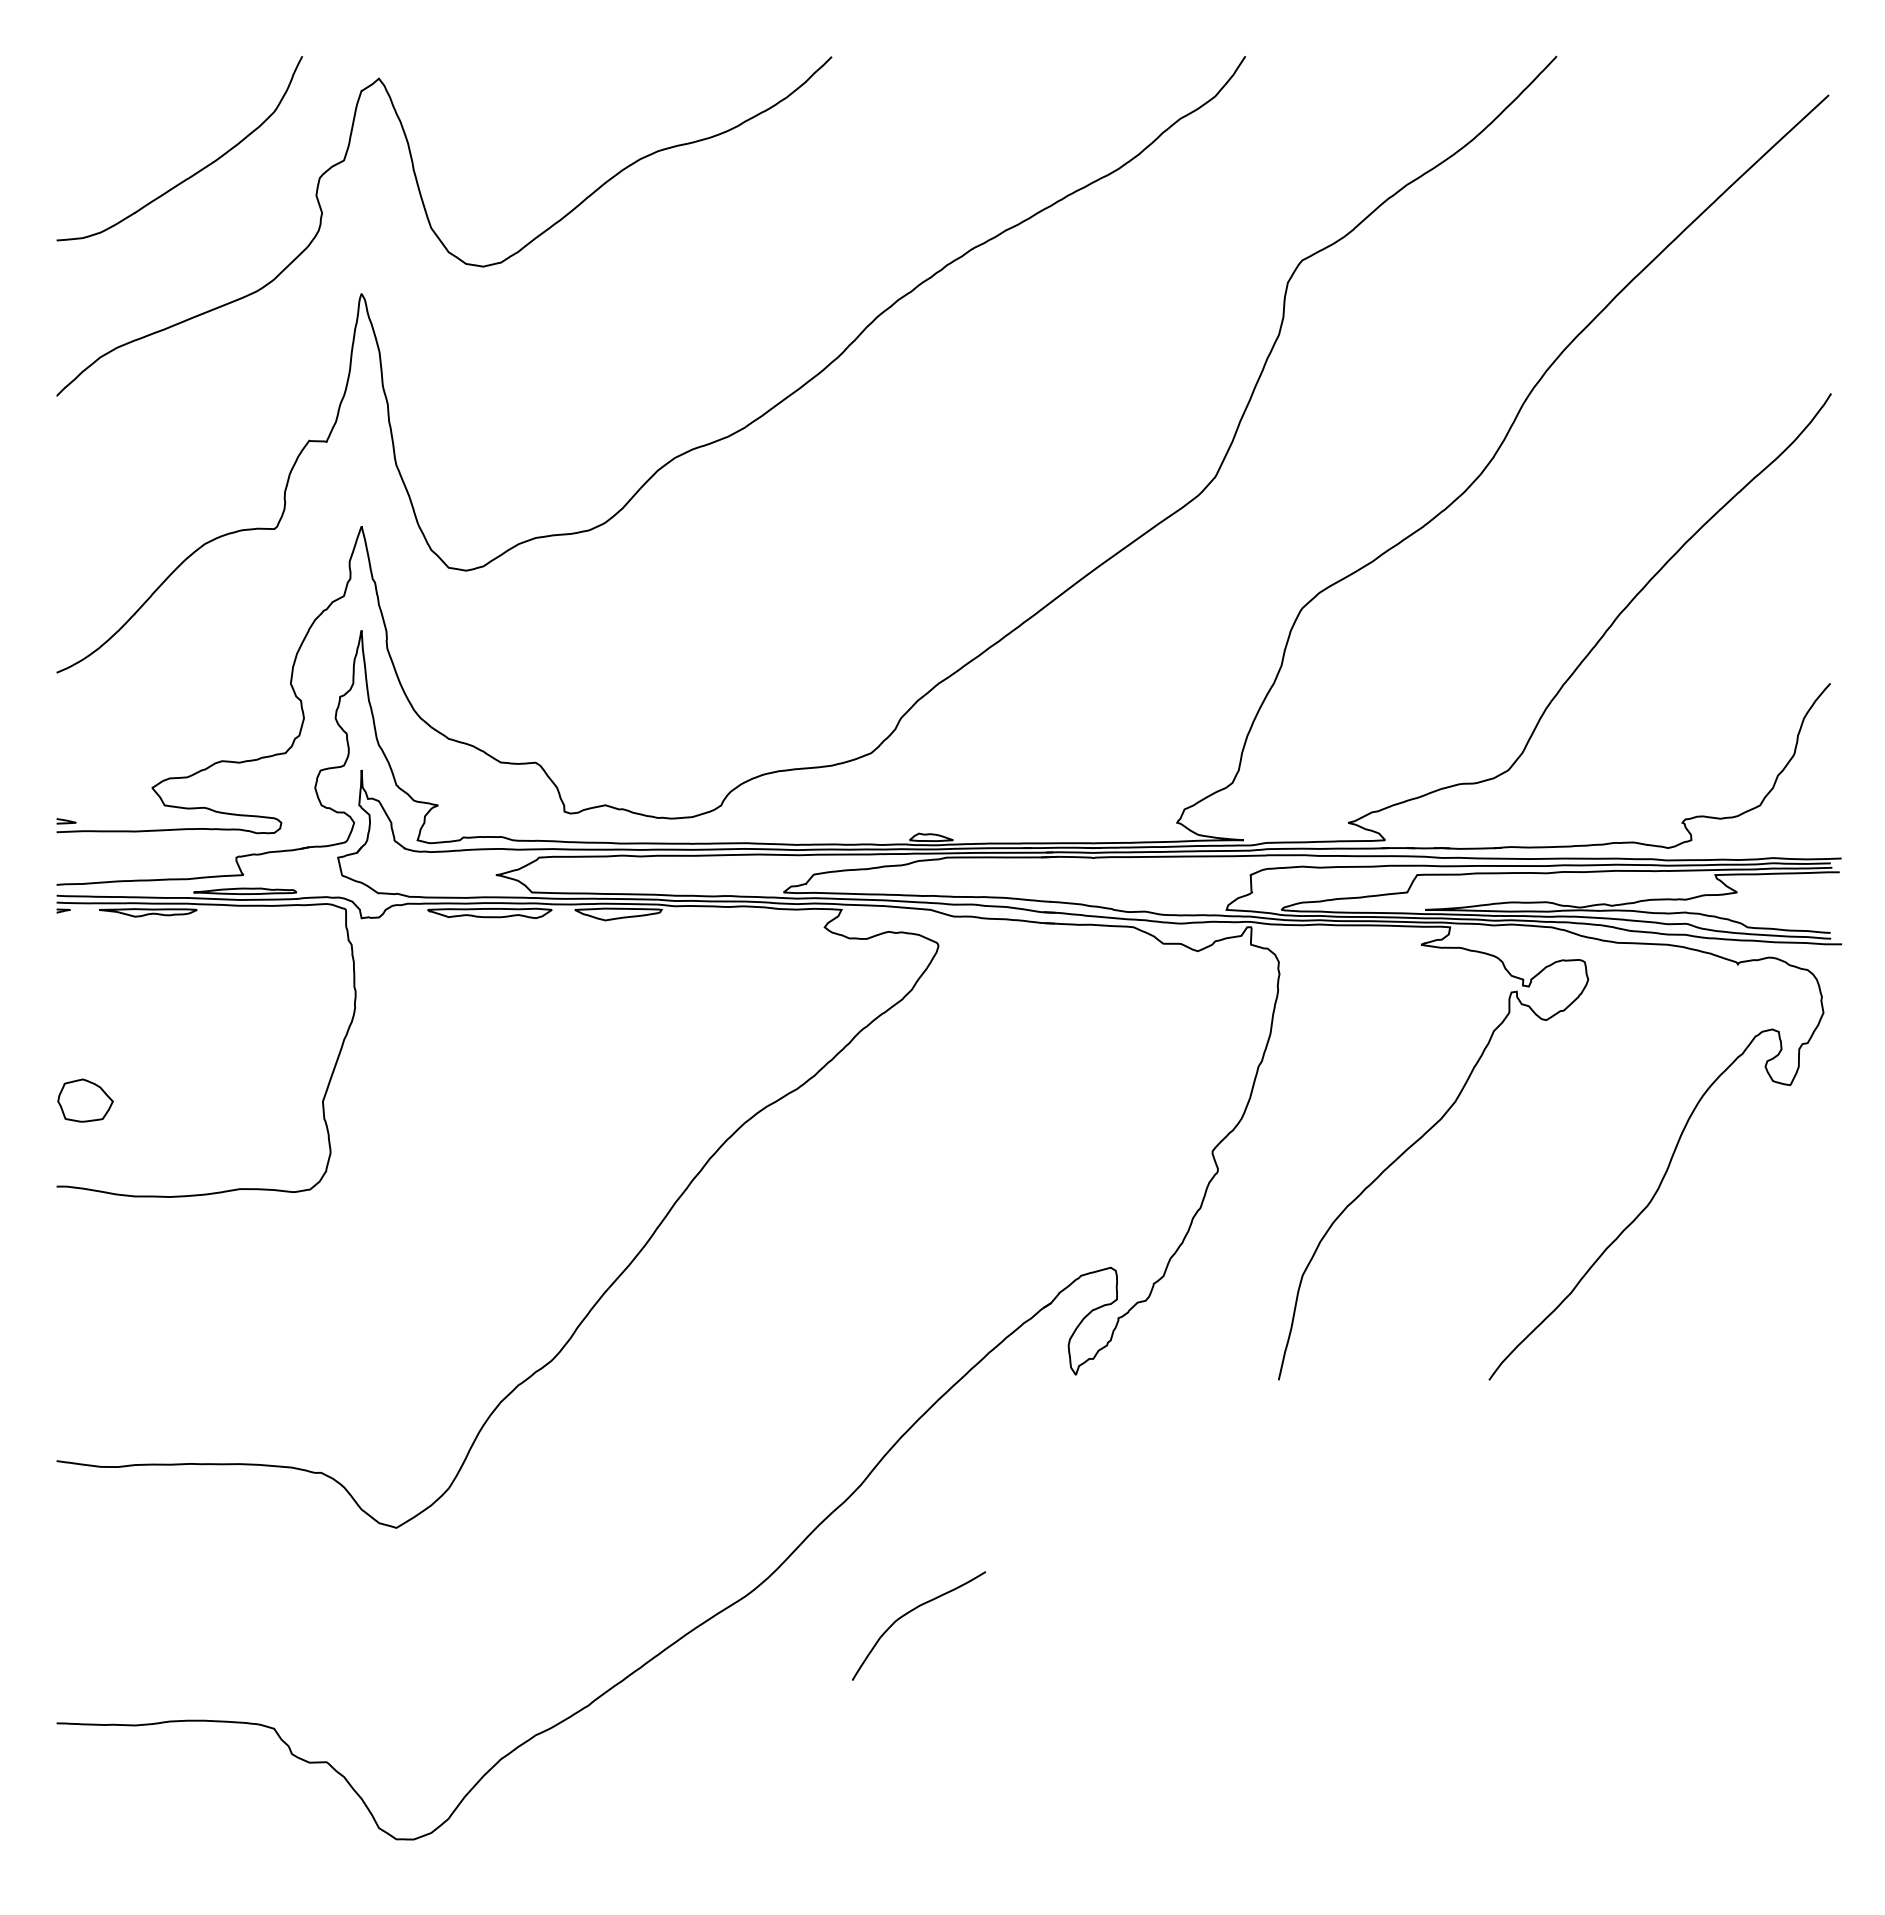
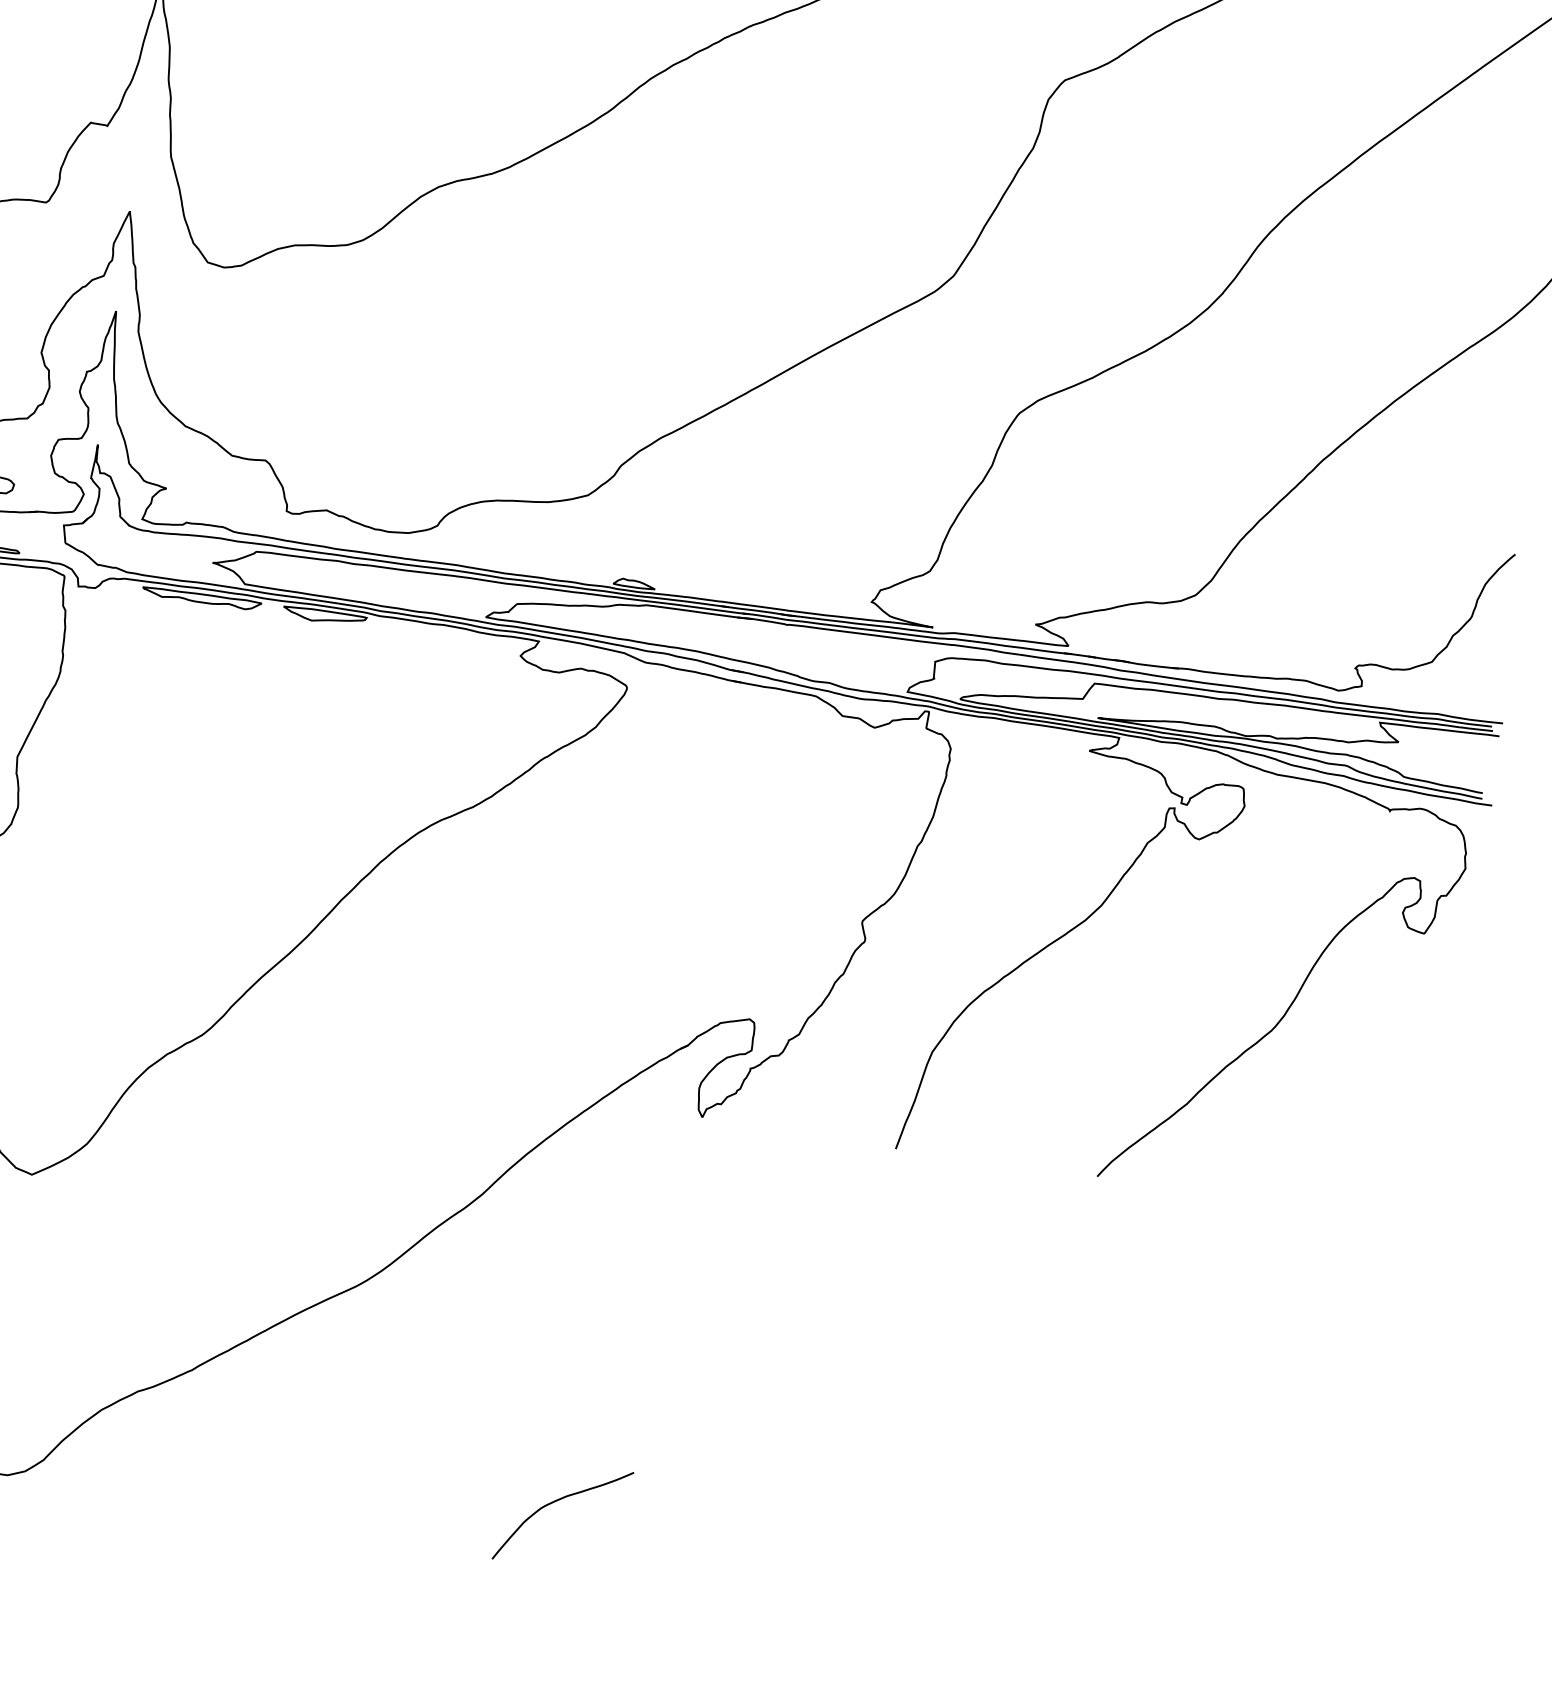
curve: (912, 1611) -> (558, 1501), moved

